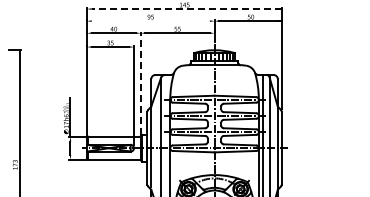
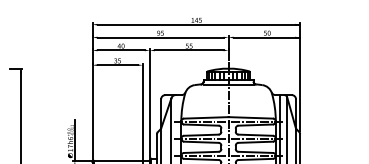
line: (186, 9) -> (198, 25), dashed -> solid
line: (150, 21) -> (160, 37), added
line: (140, 82) -> (149, 103), dashed -> solid

